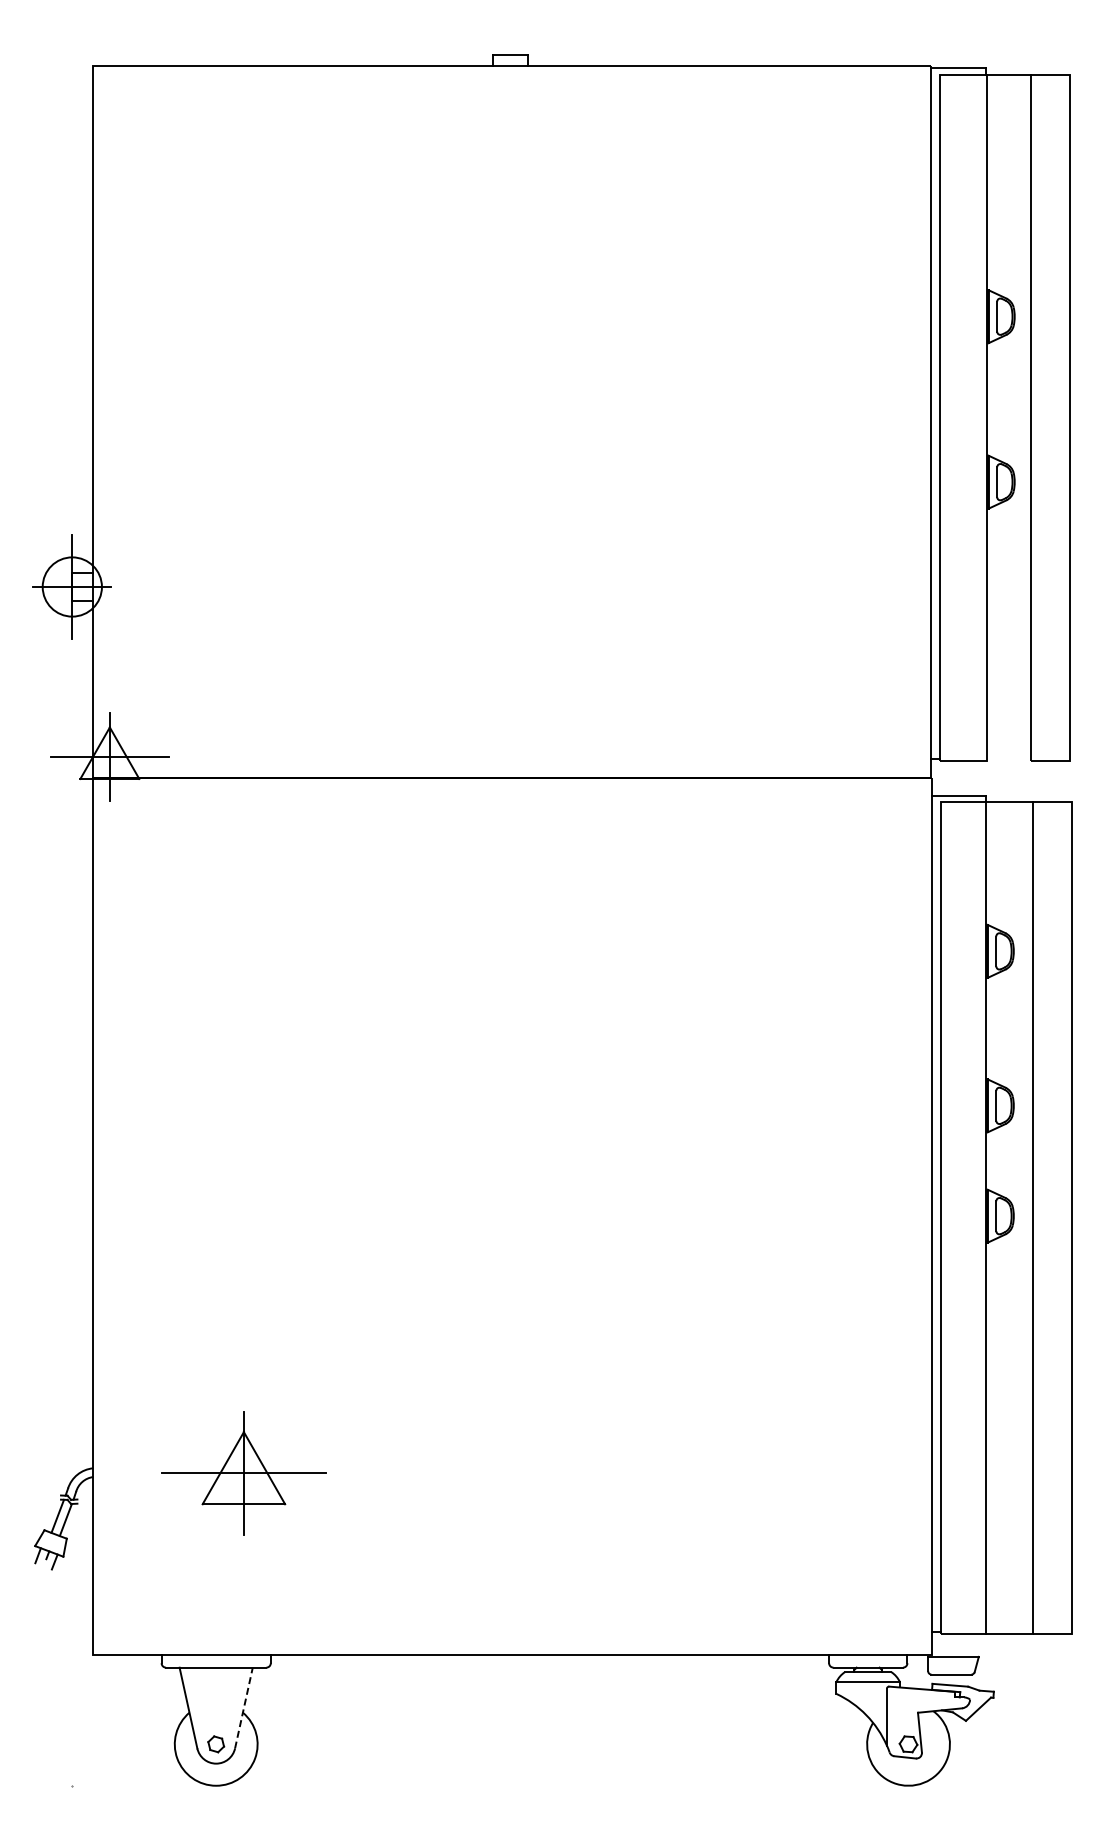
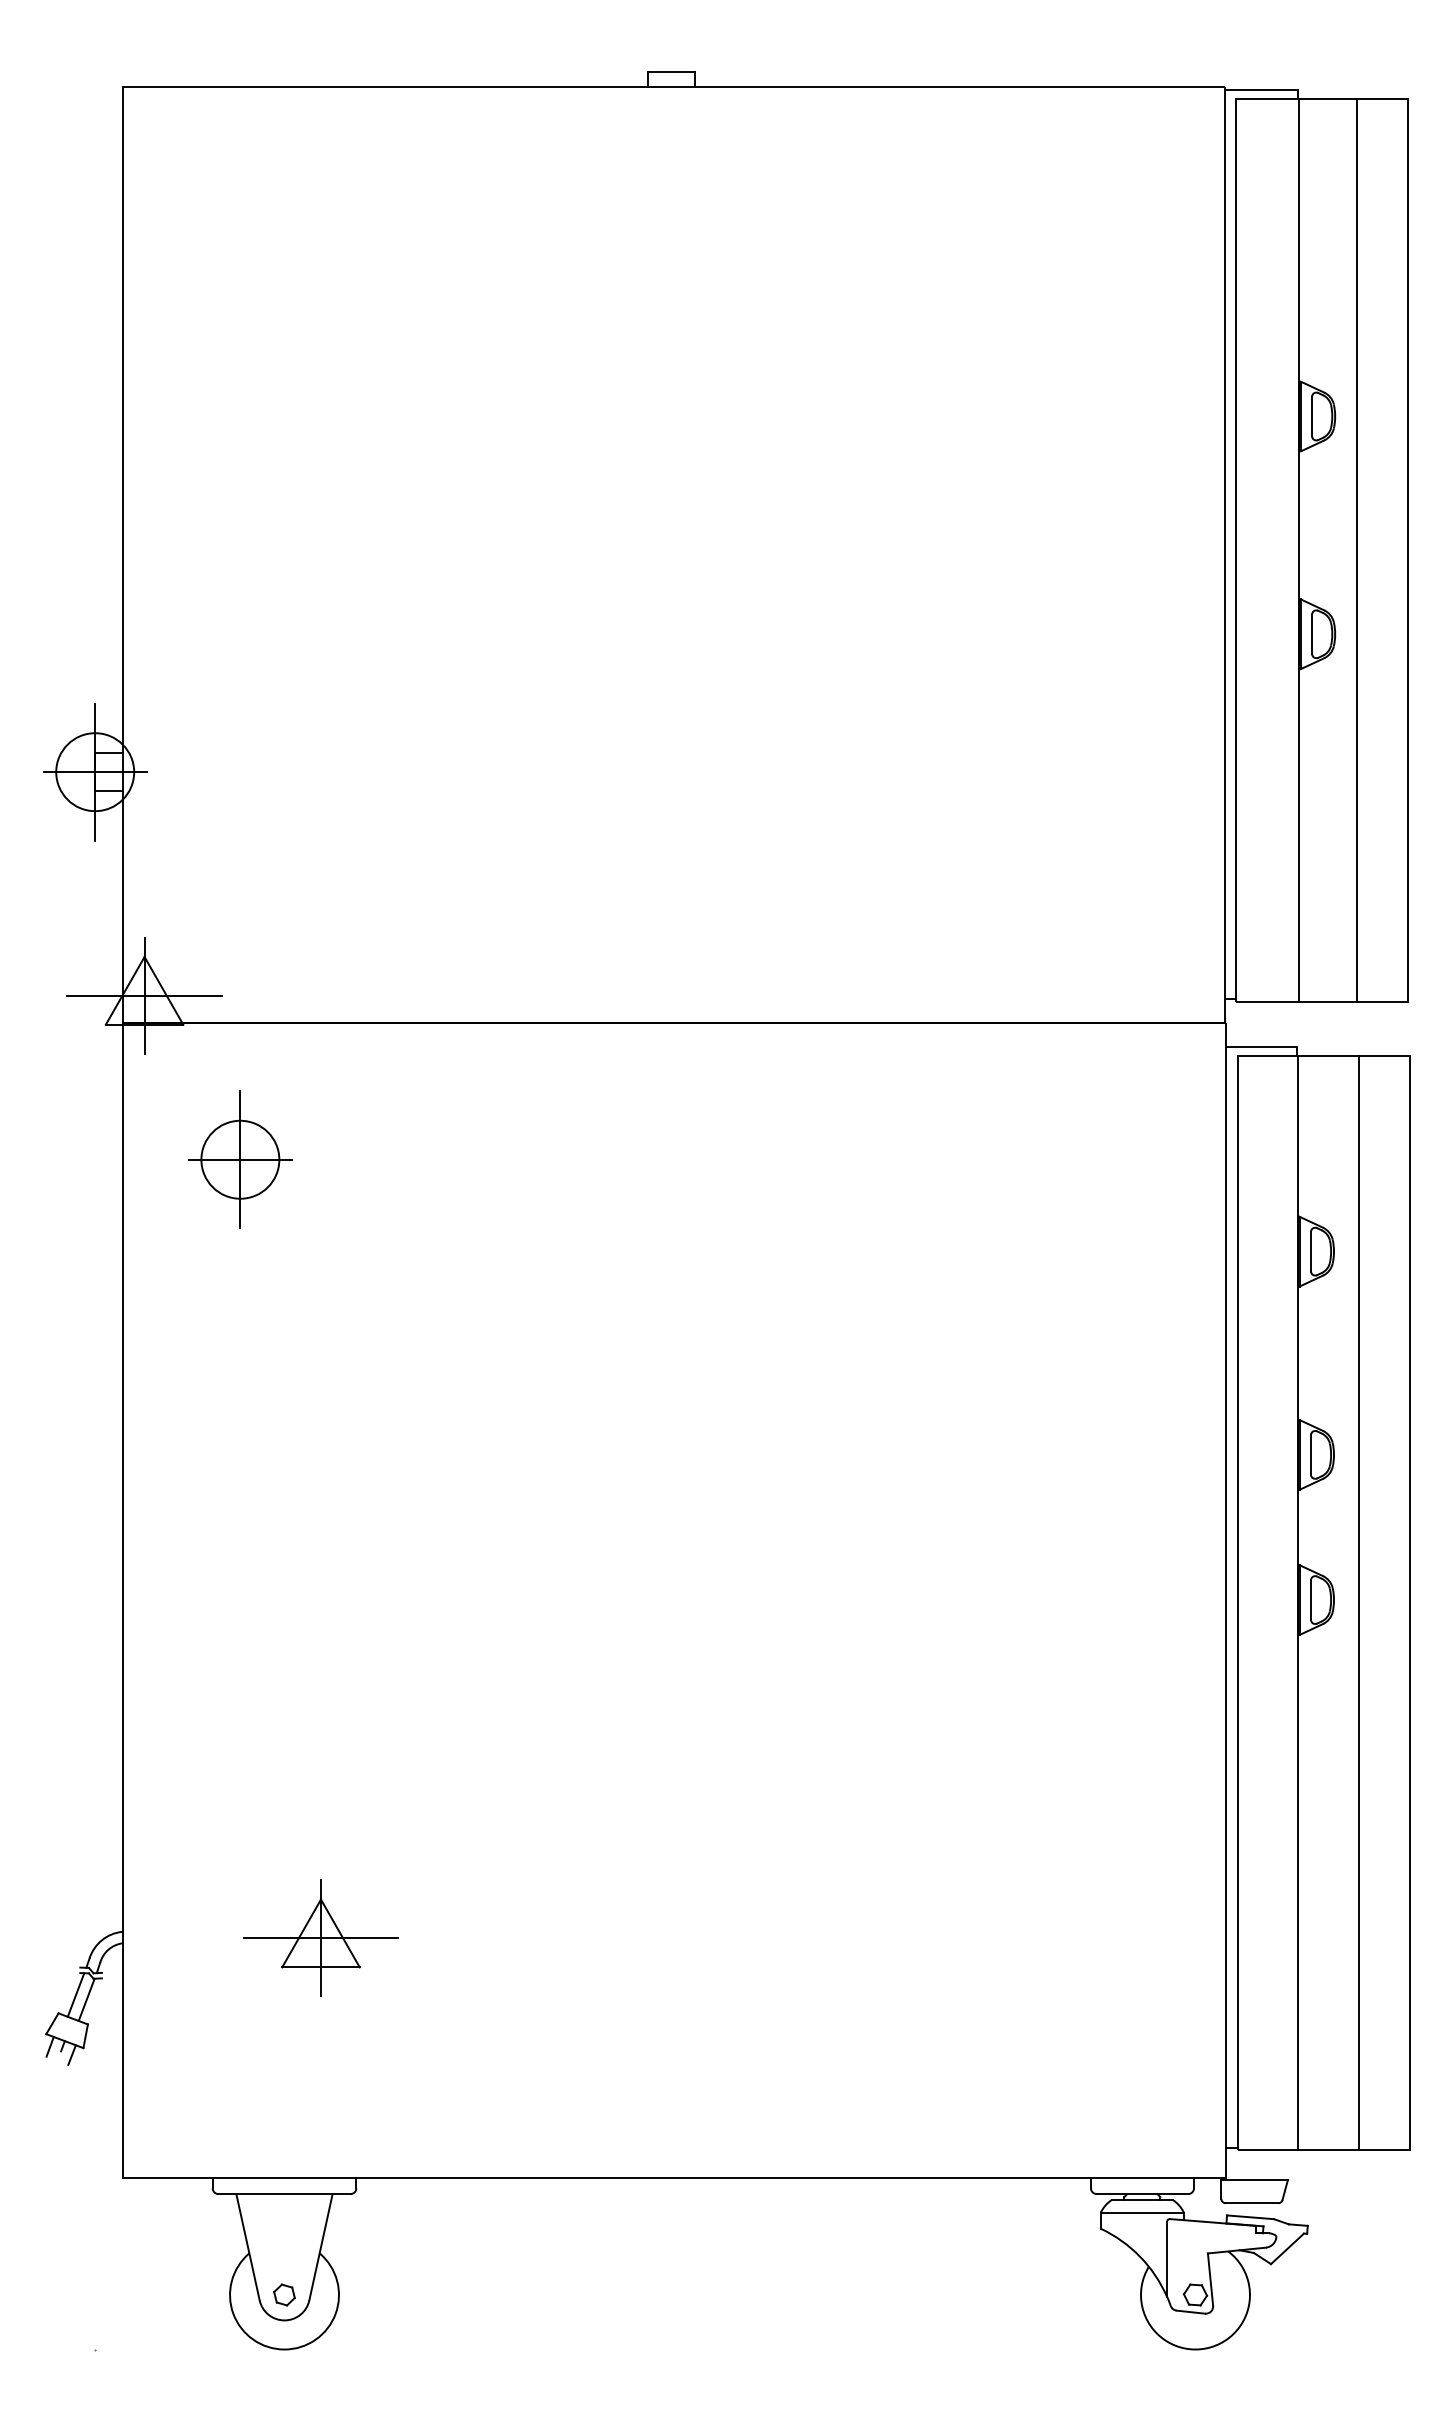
line: (1008, 761) -> (1327, 1001), added
part: (182, 881) -> (240, 1159), added
part: (243, 1472) -> (320, 1937), size x0.71
line: (244, 1707) -> (321, 2246), dashed -> solid

